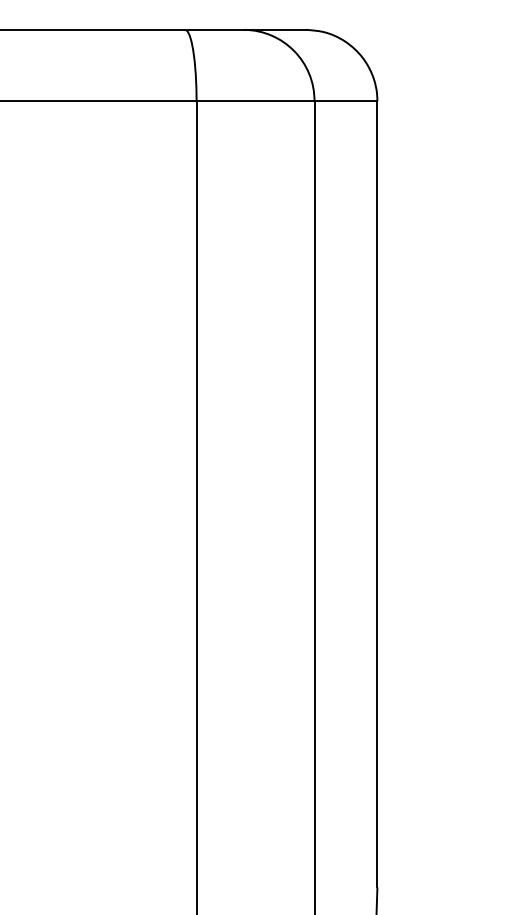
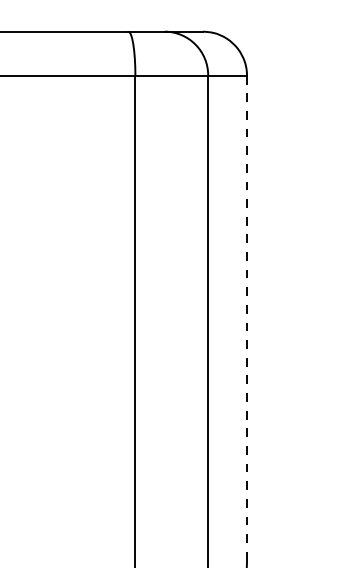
line: (378, 494) -> (247, 318), solid -> dashed

